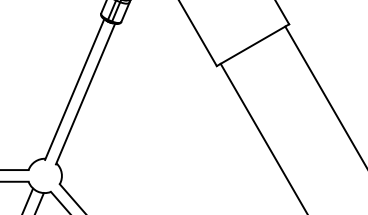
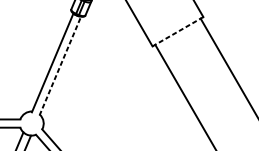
line: (252, 45) -> (177, 31), solid -> dashed
line: (85, 93) -> (60, 65), solid -> dashed

